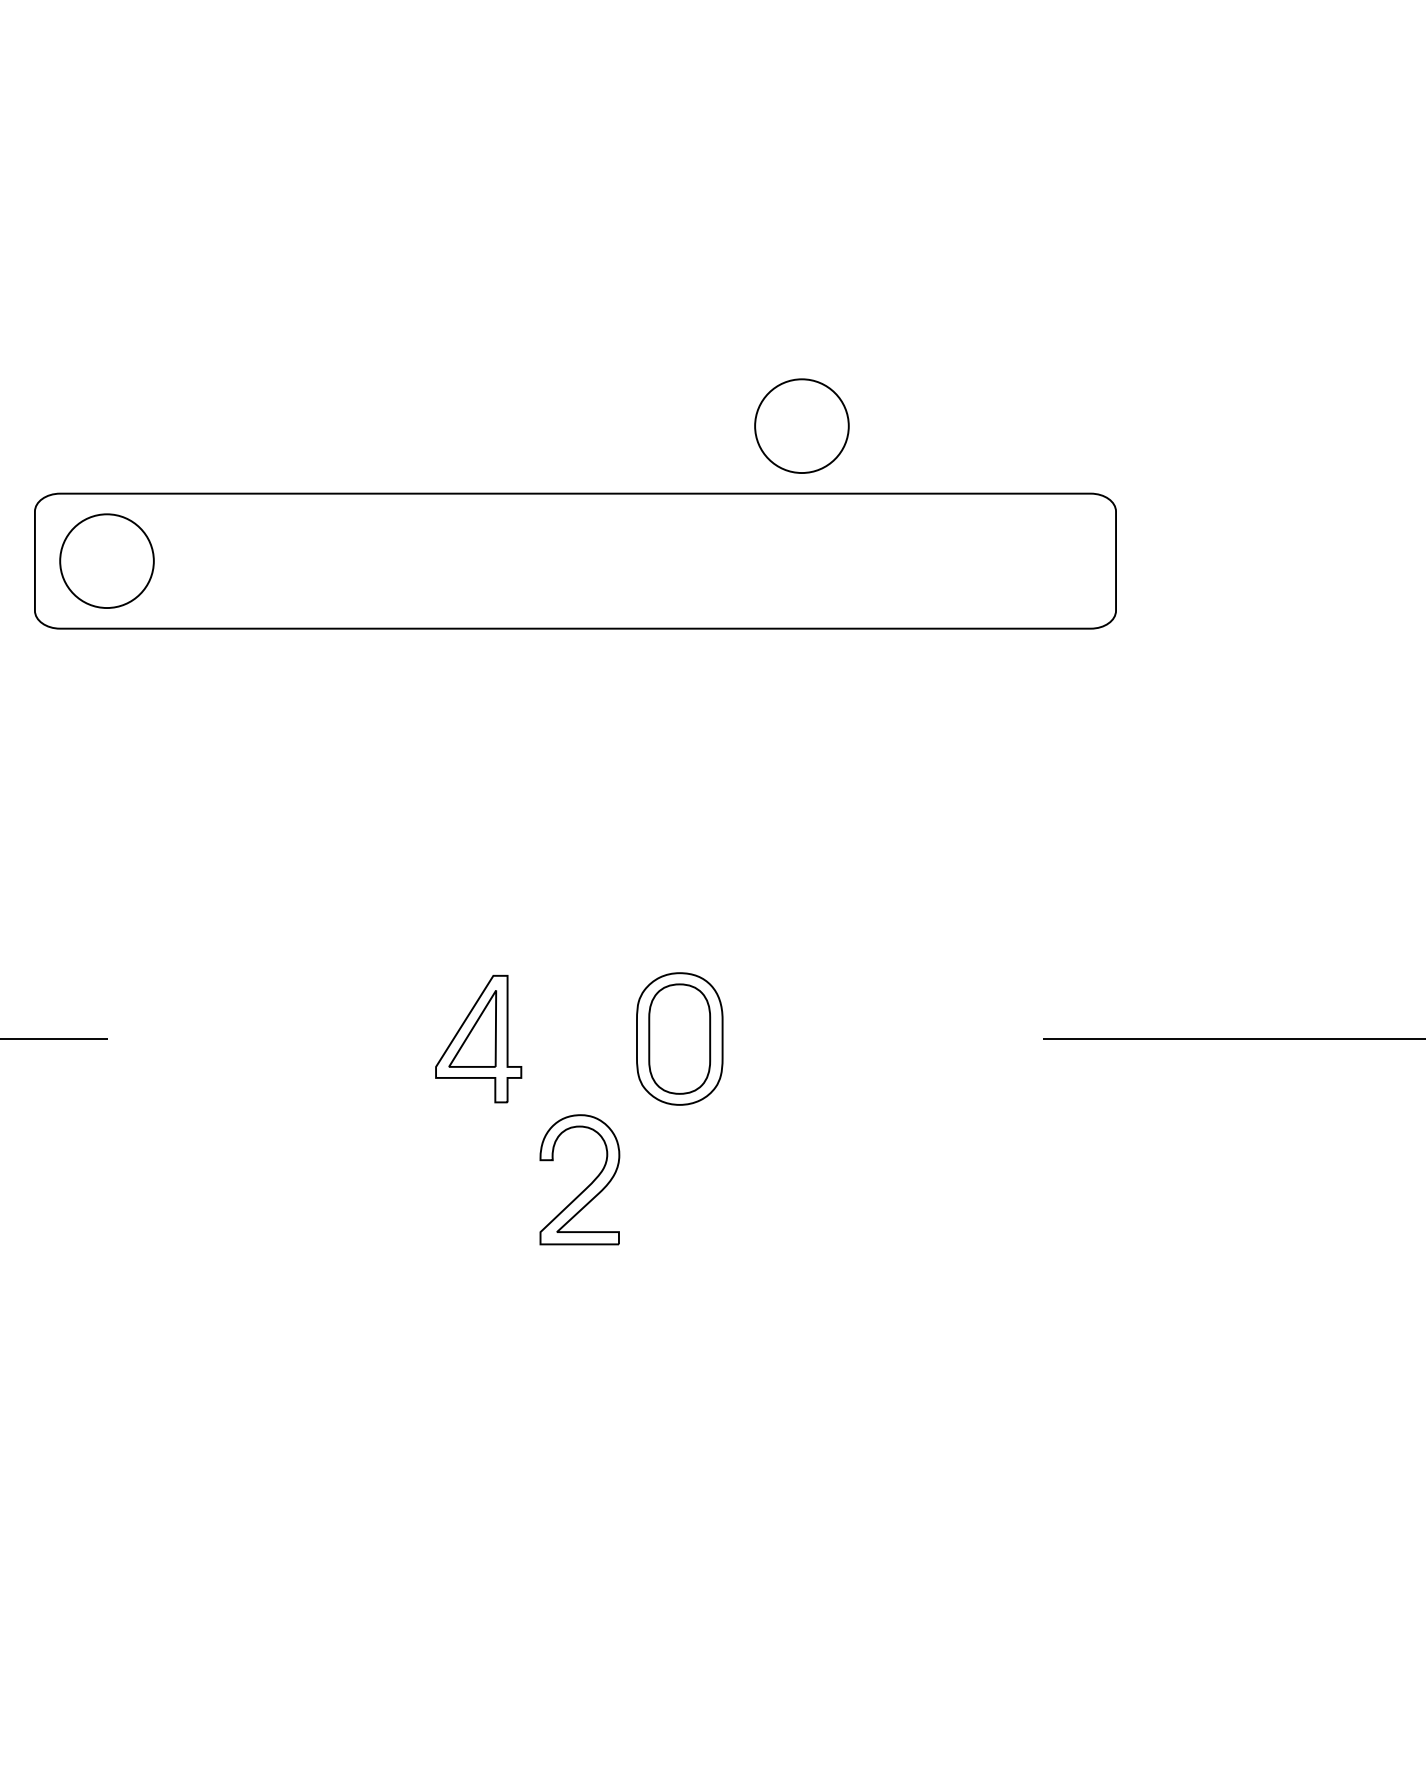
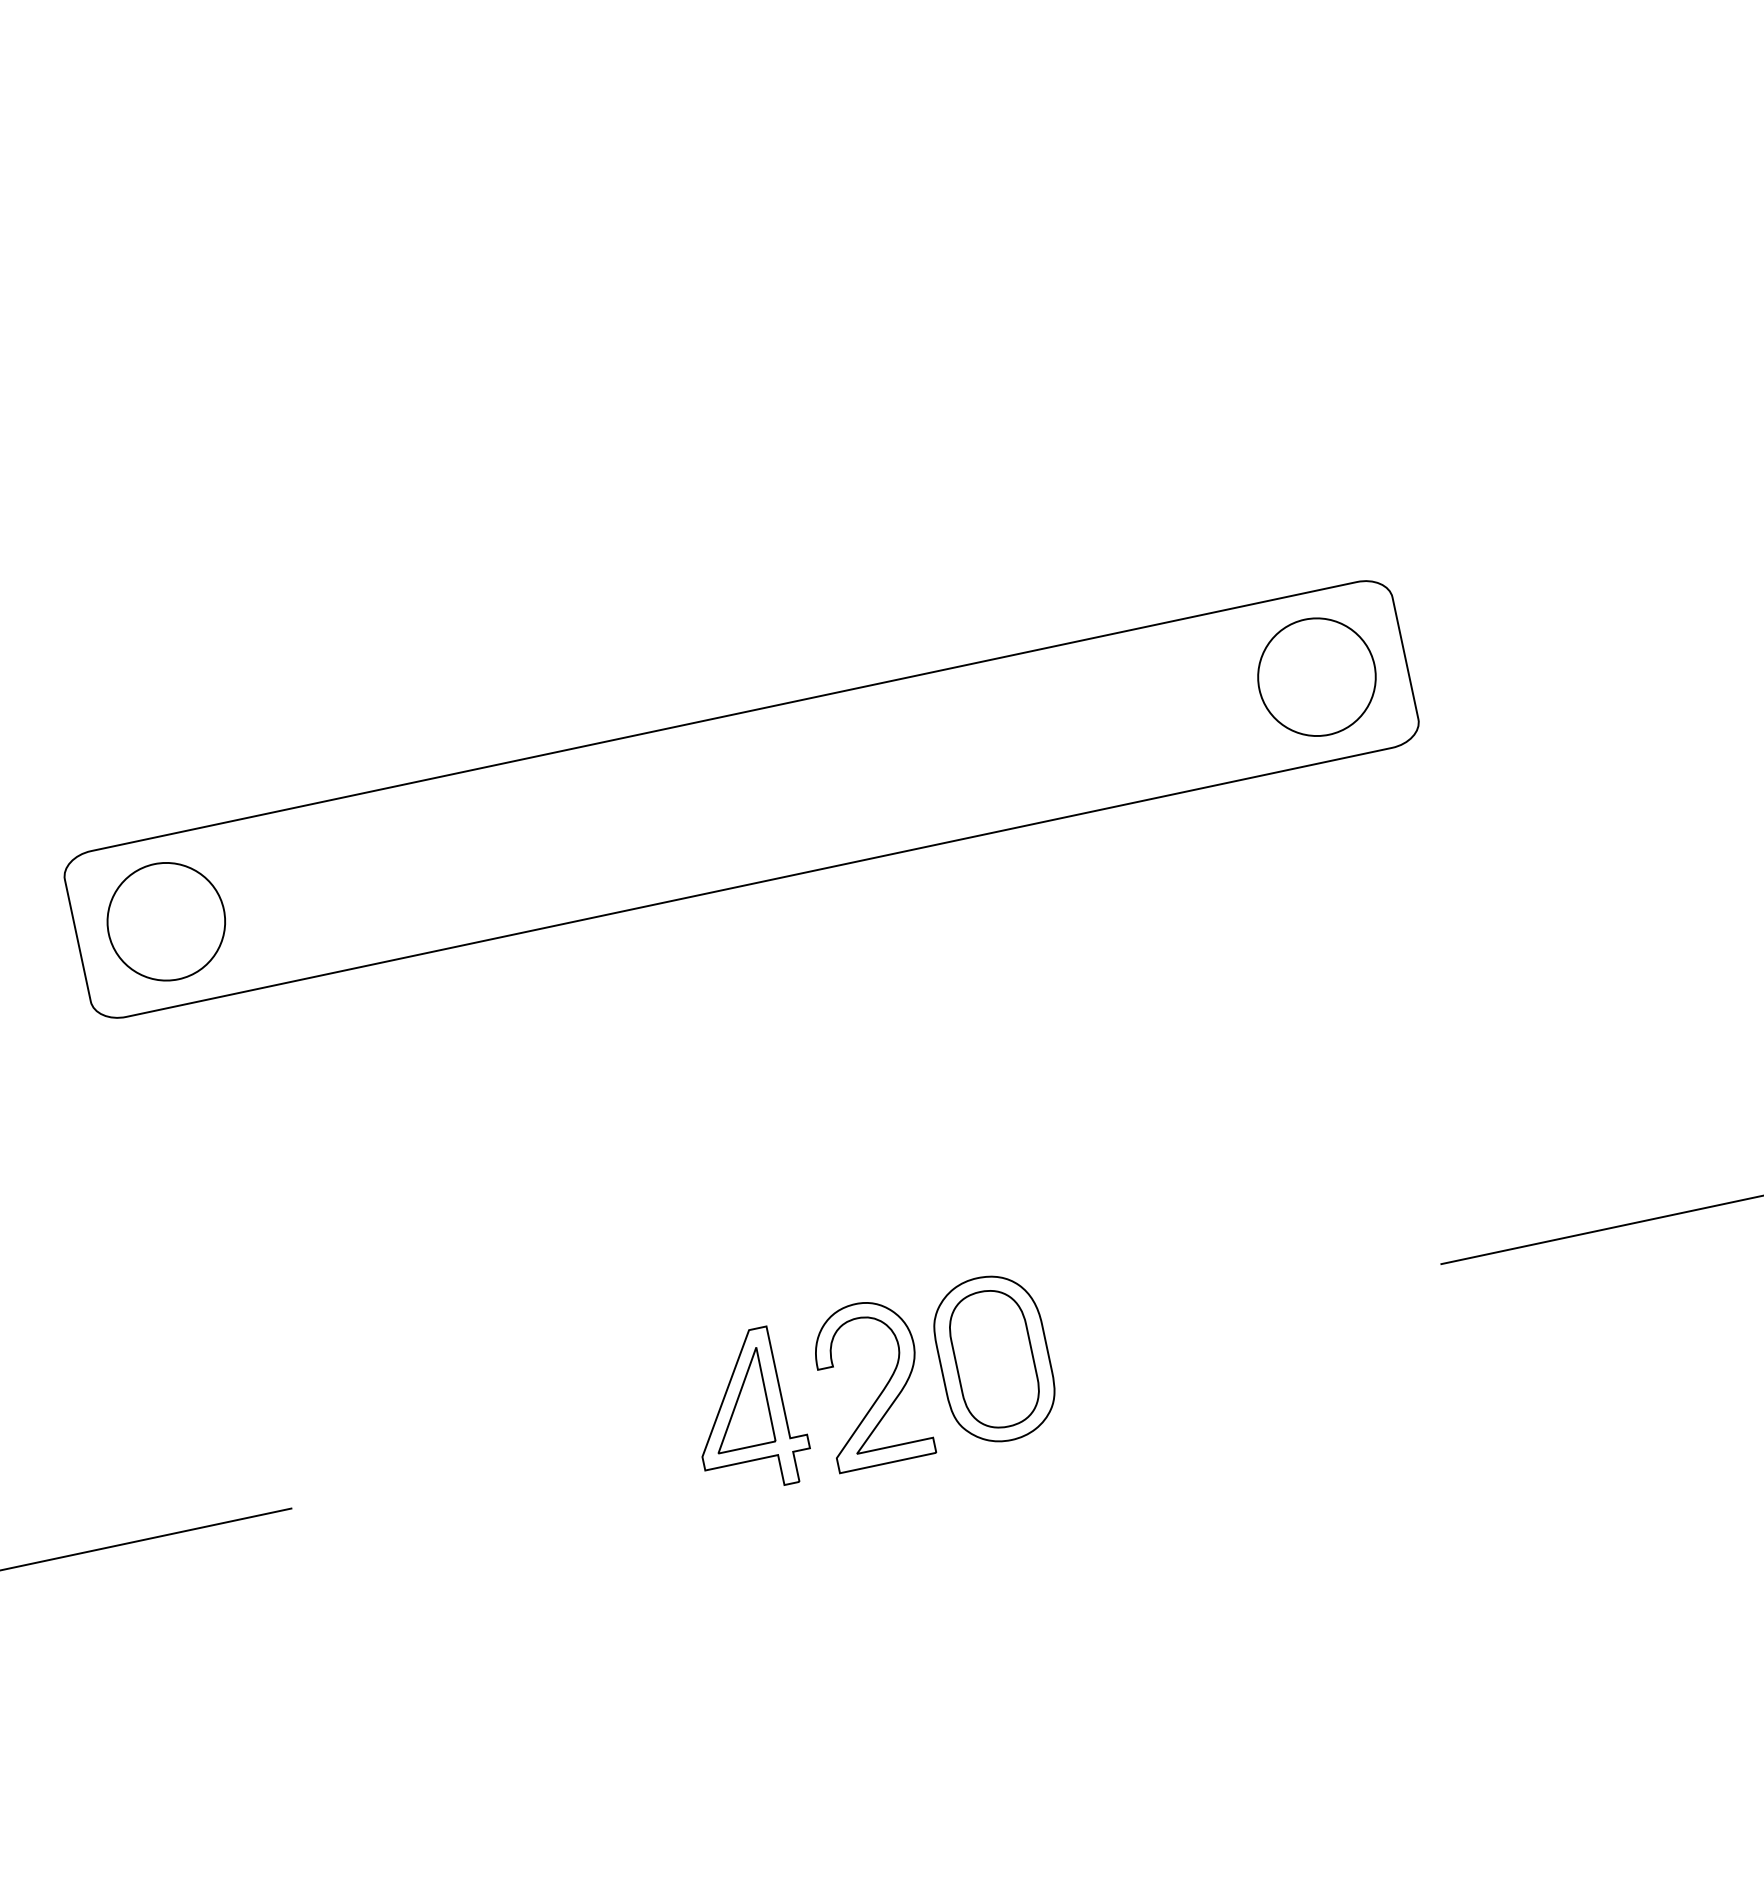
part: (801, 425) -> (1316, 676), moved
part: (587, 1186) -> (882, 1389), moved

